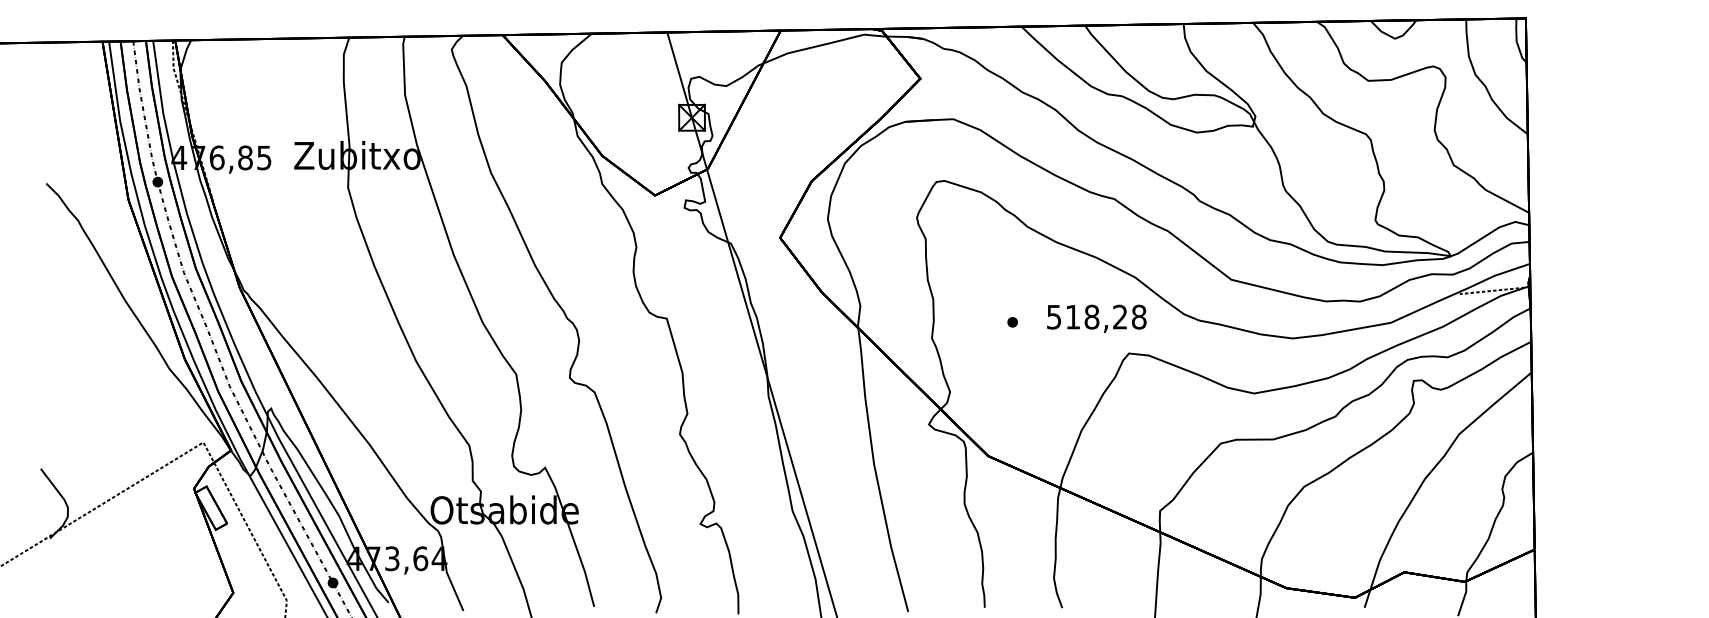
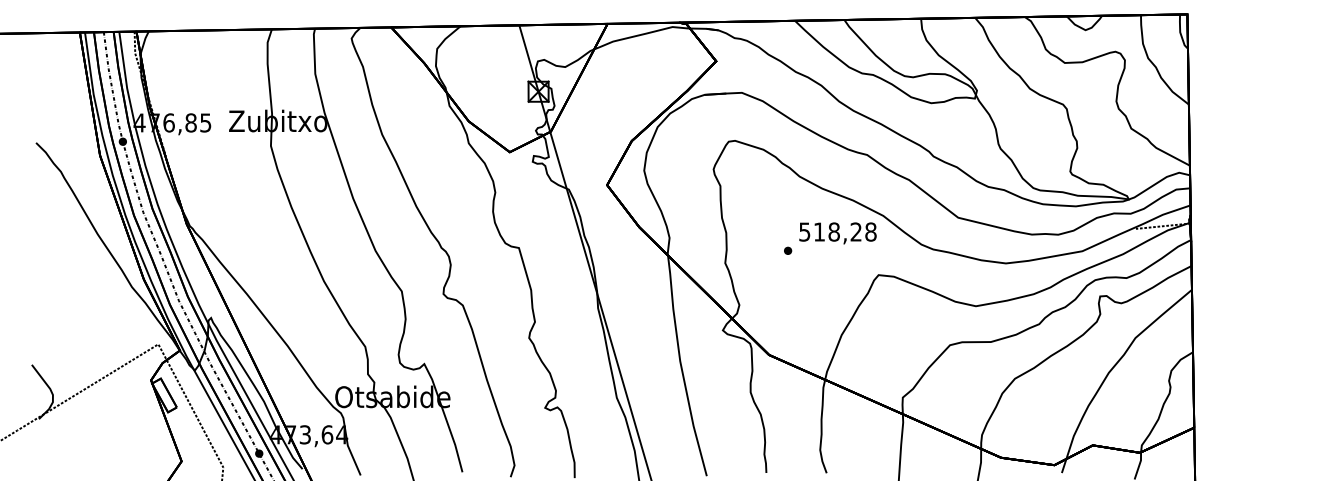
text: (1096, 318) -> (837, 233), moved

